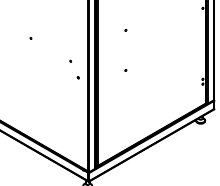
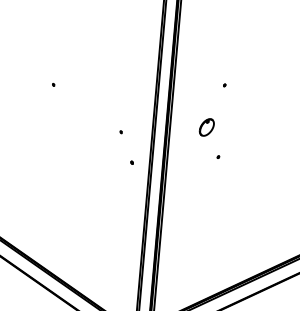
part: (117, 54) -> (205, 127), added

